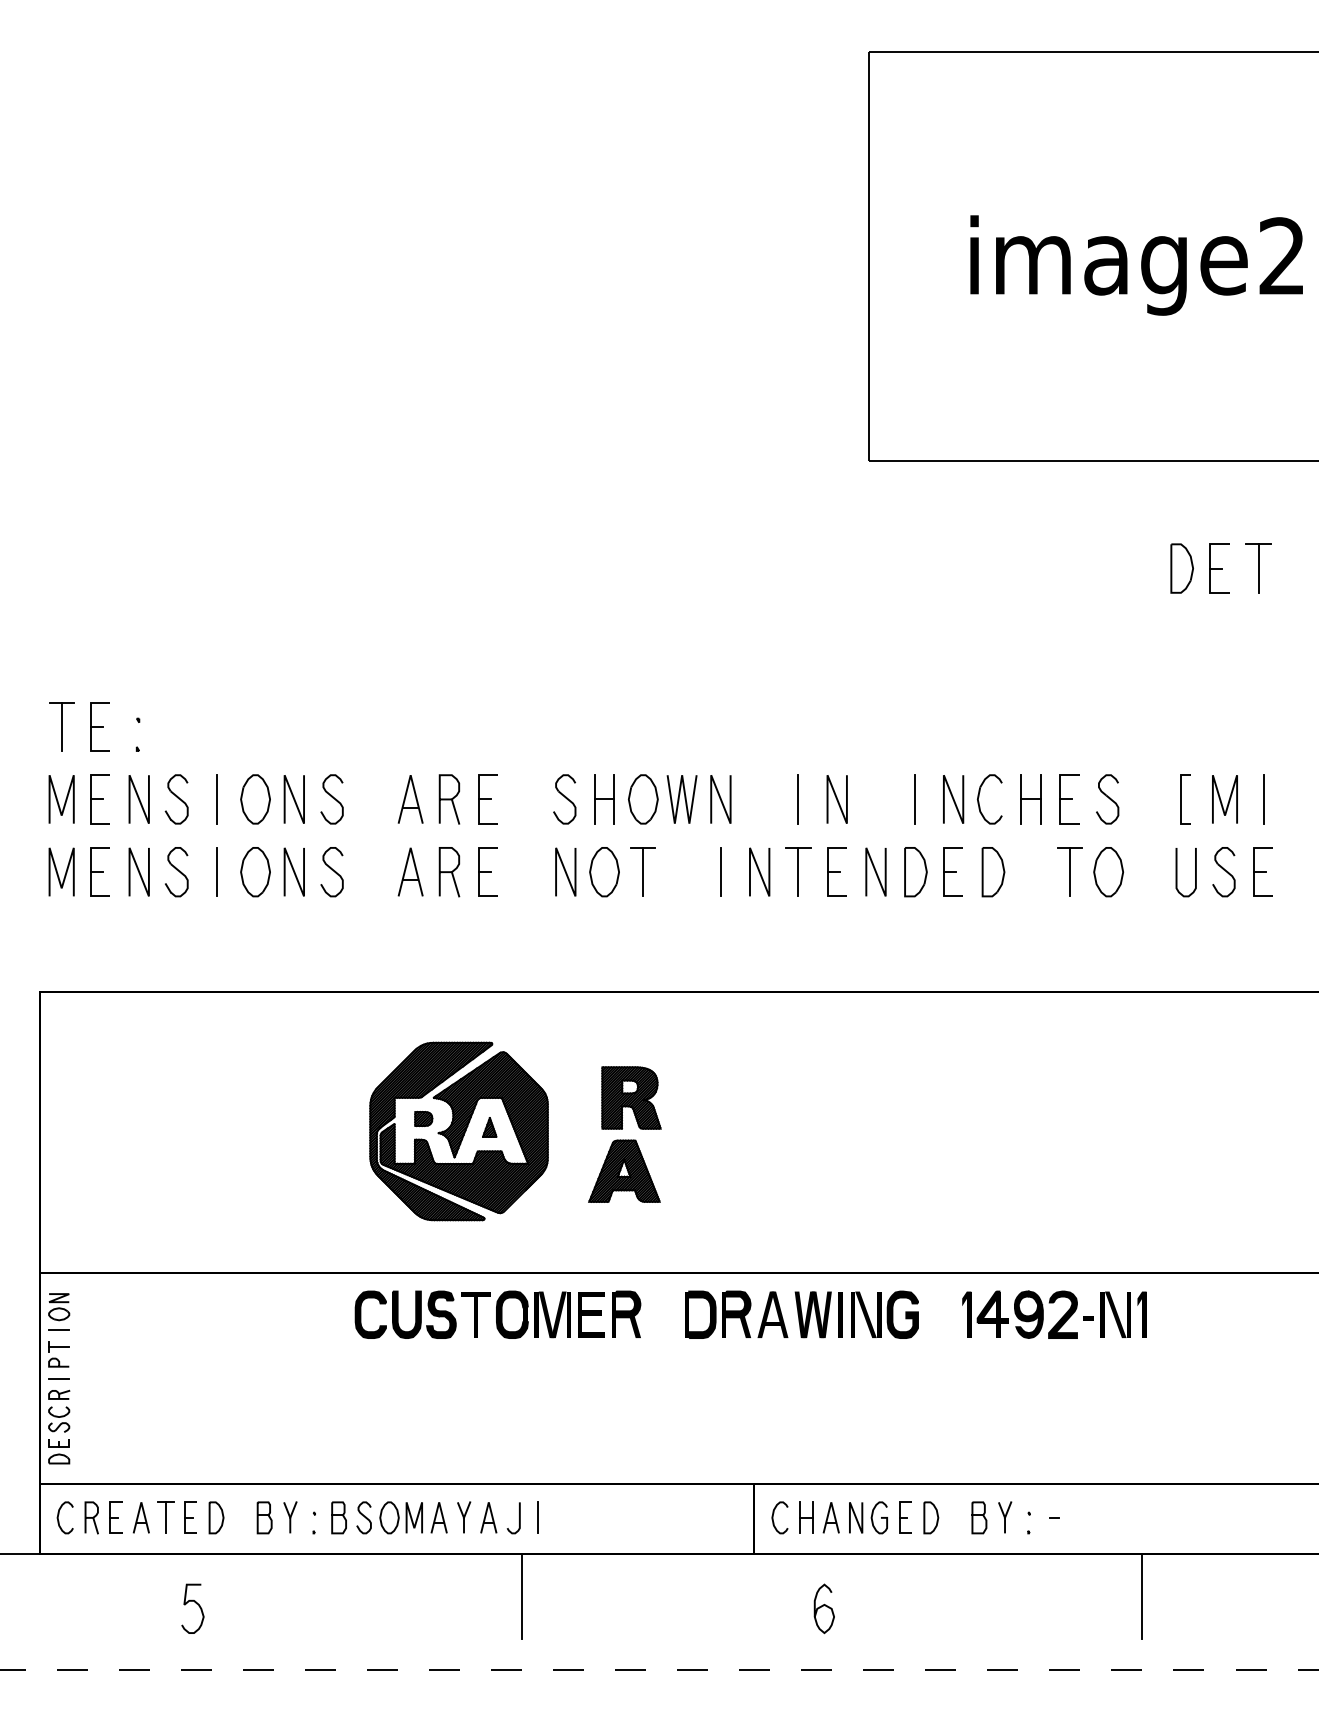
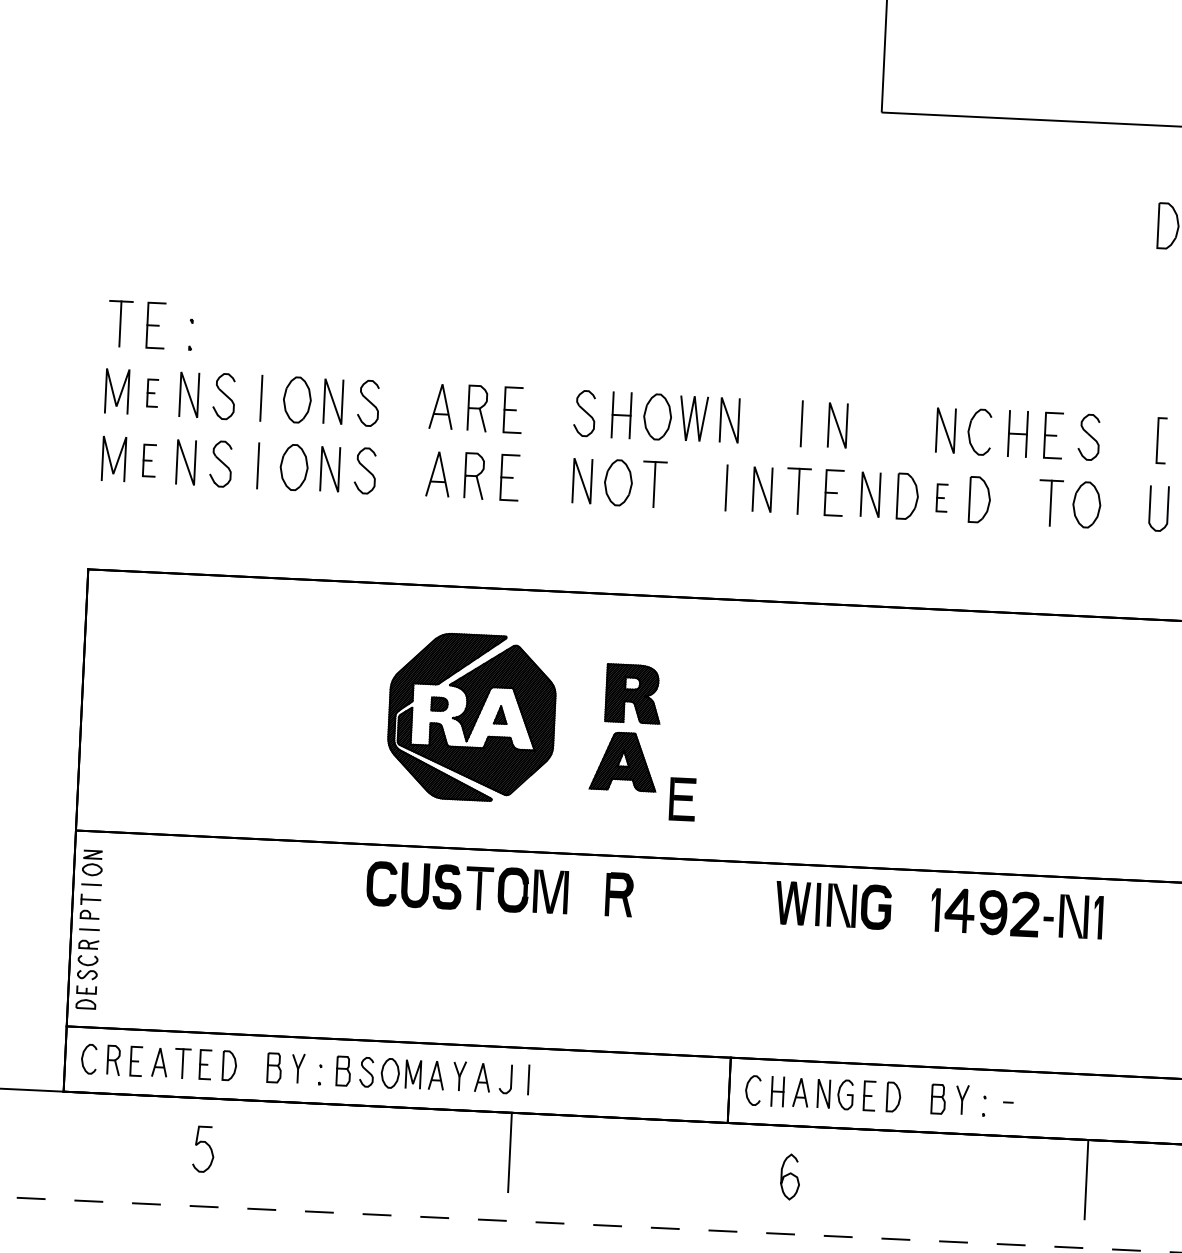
part: (99, 799) -> (152, 393), size x0.6
line: (914, 799) -> (909, 428), removed
part: (99, 871) -> (149, 460), size x0.7
part: (952, 871) -> (941, 497), size x0.6
part: (591, 1314) -> (682, 799), moved
part: (736, 1314) -> (721, 899), removed

